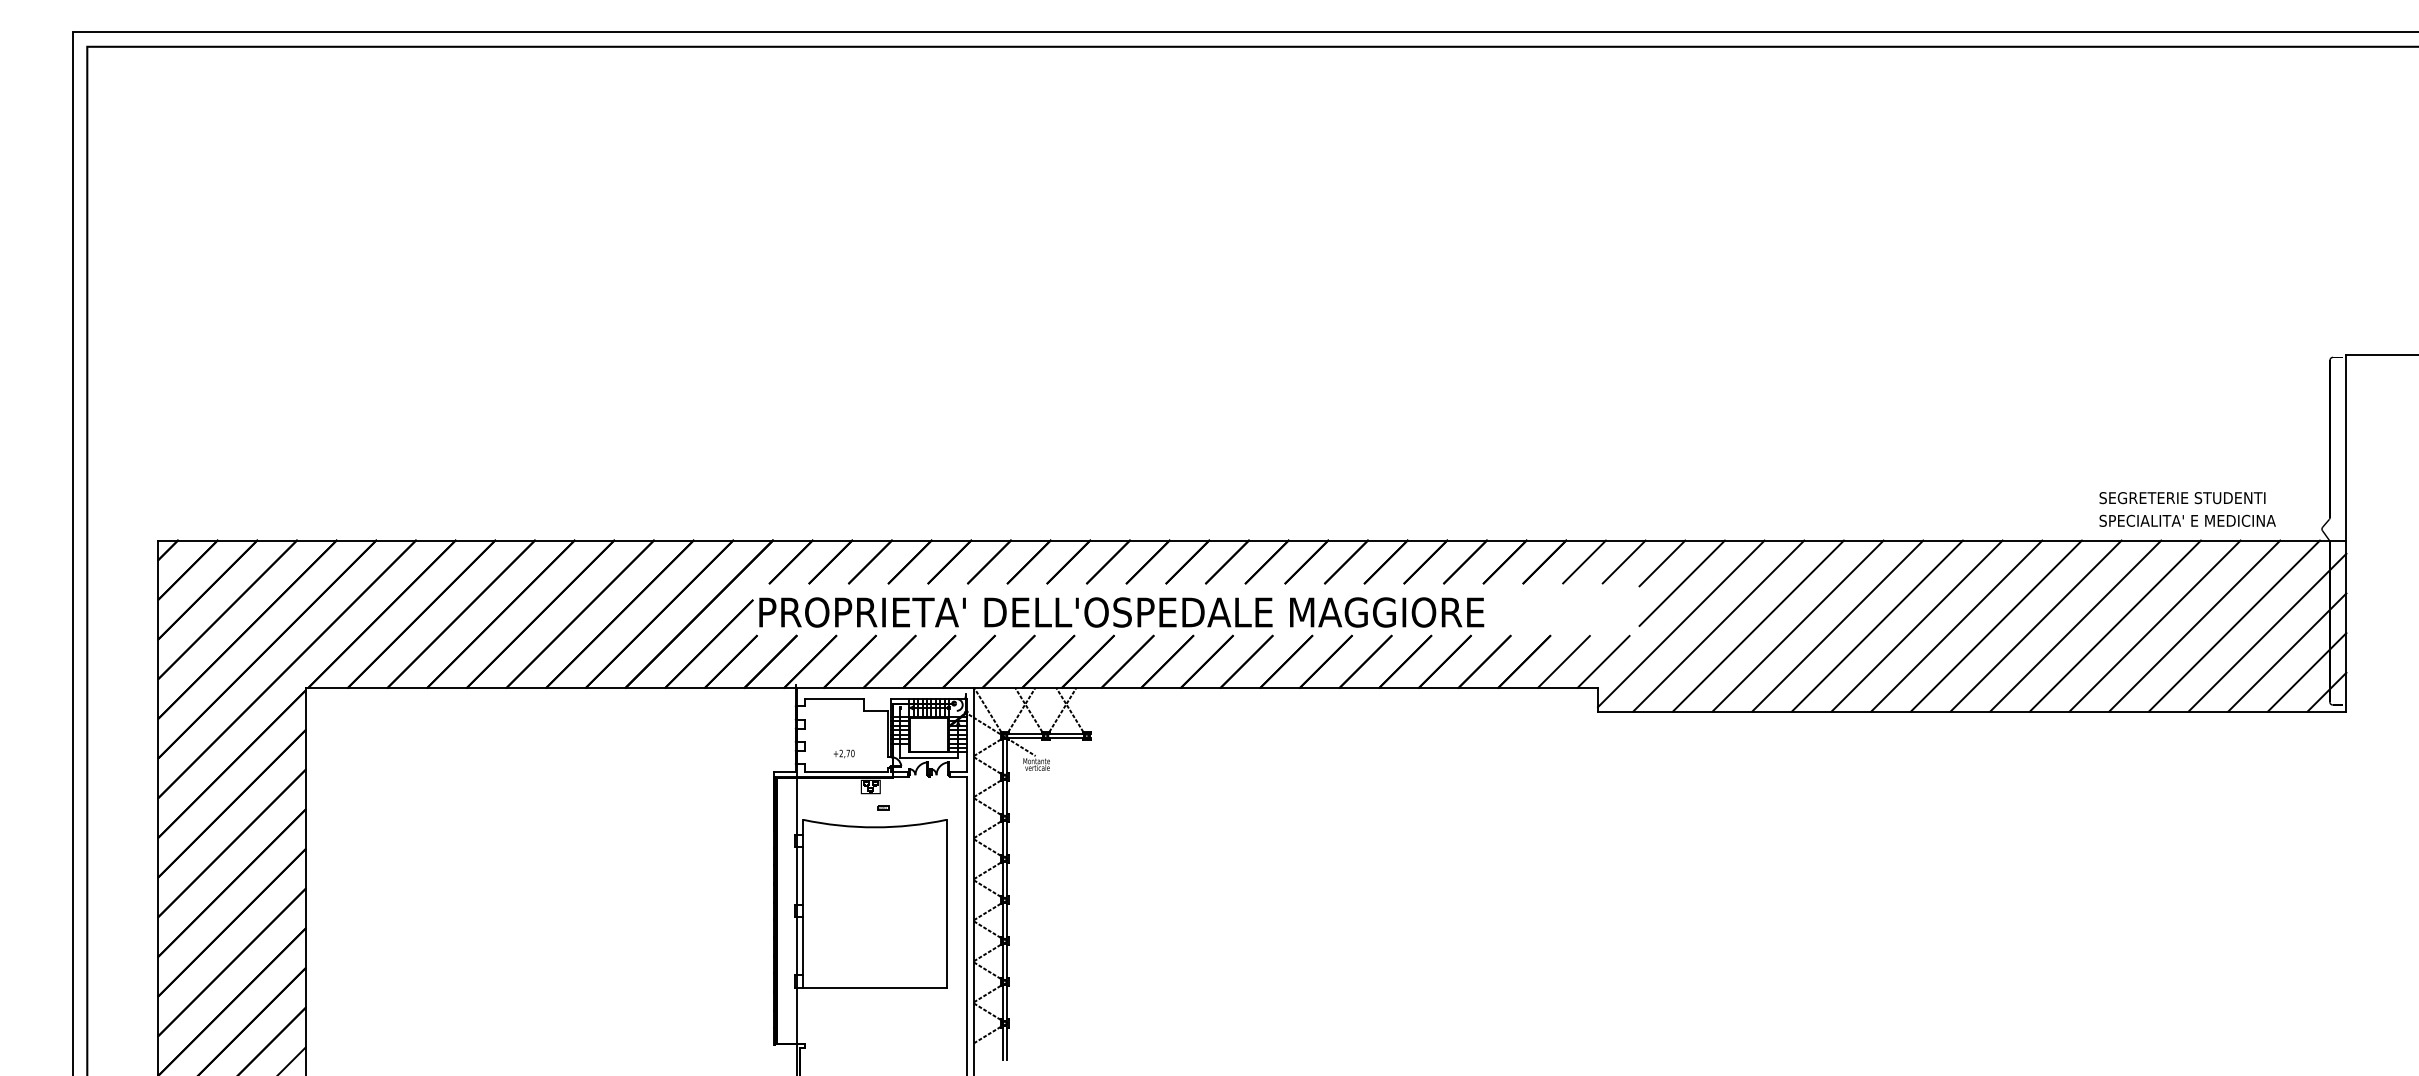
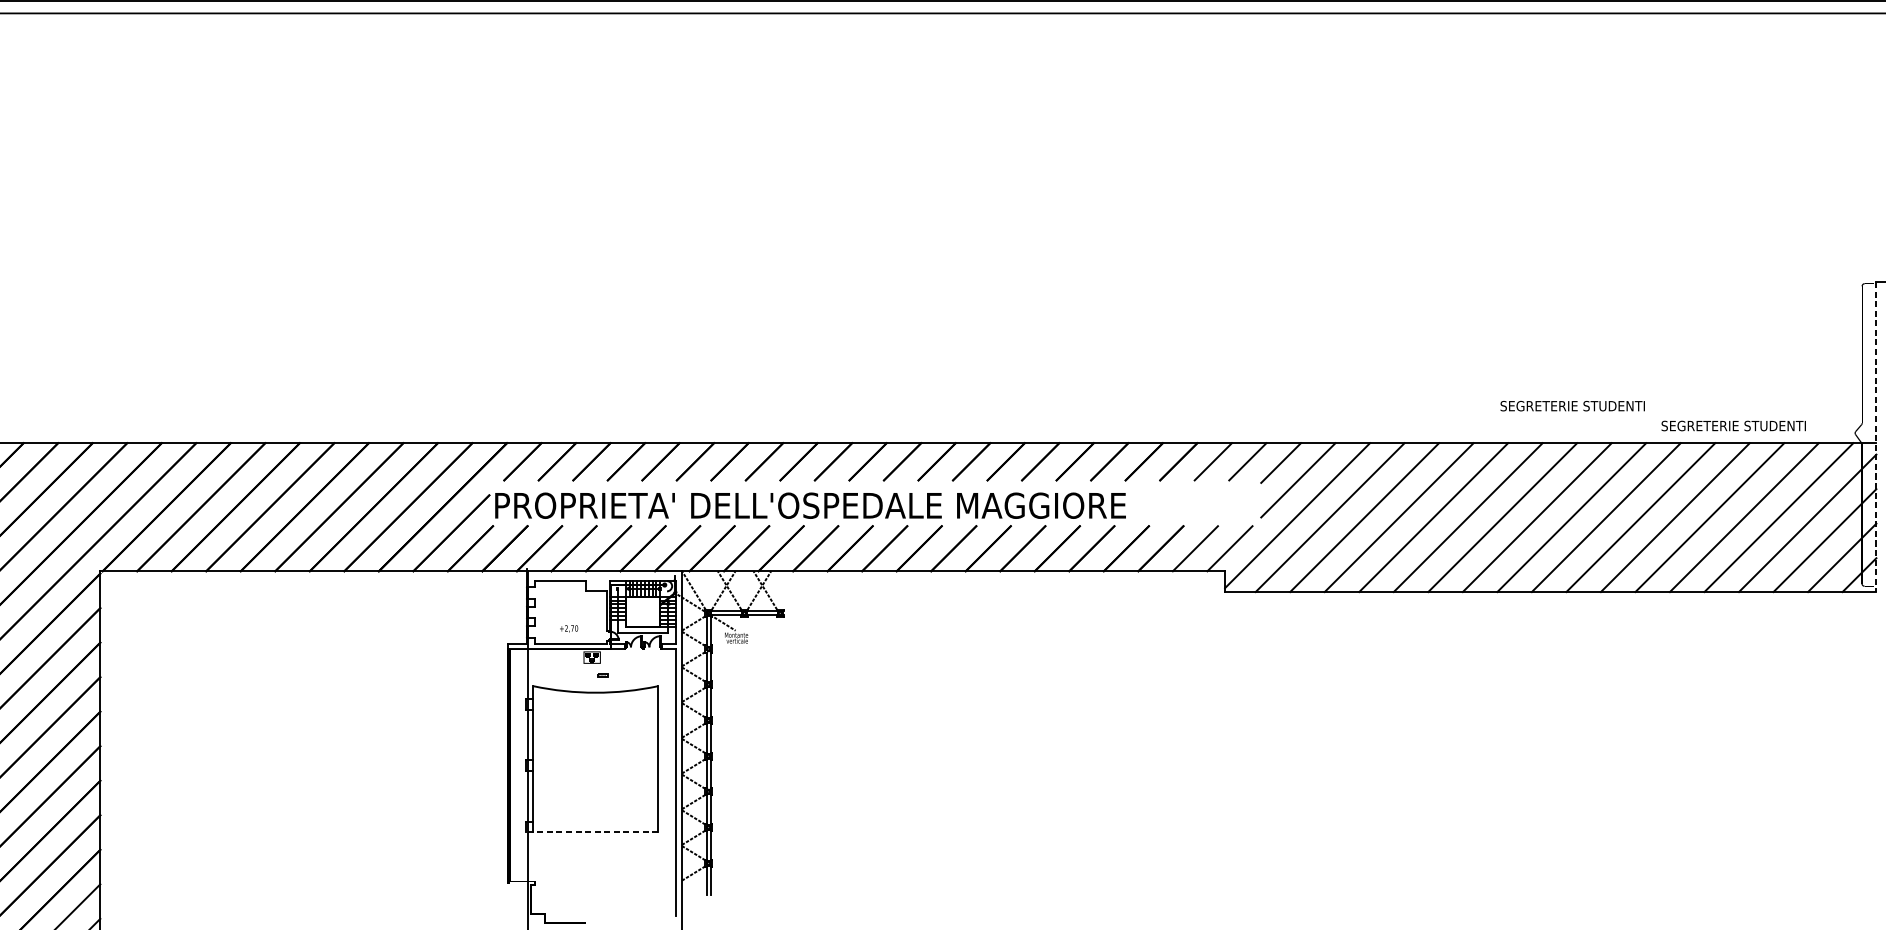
text: (2182, 498) -> (1572, 406), moved
text: (2192, 520) -> (1742, 425), SPECIALITA' E MEDICINA -> SEGRETERIE STUDENTI
line: (2346, 534) -> (1876, 437), solid -> dashed
line: (870, 987) -> (591, 832), solid -> dashed

